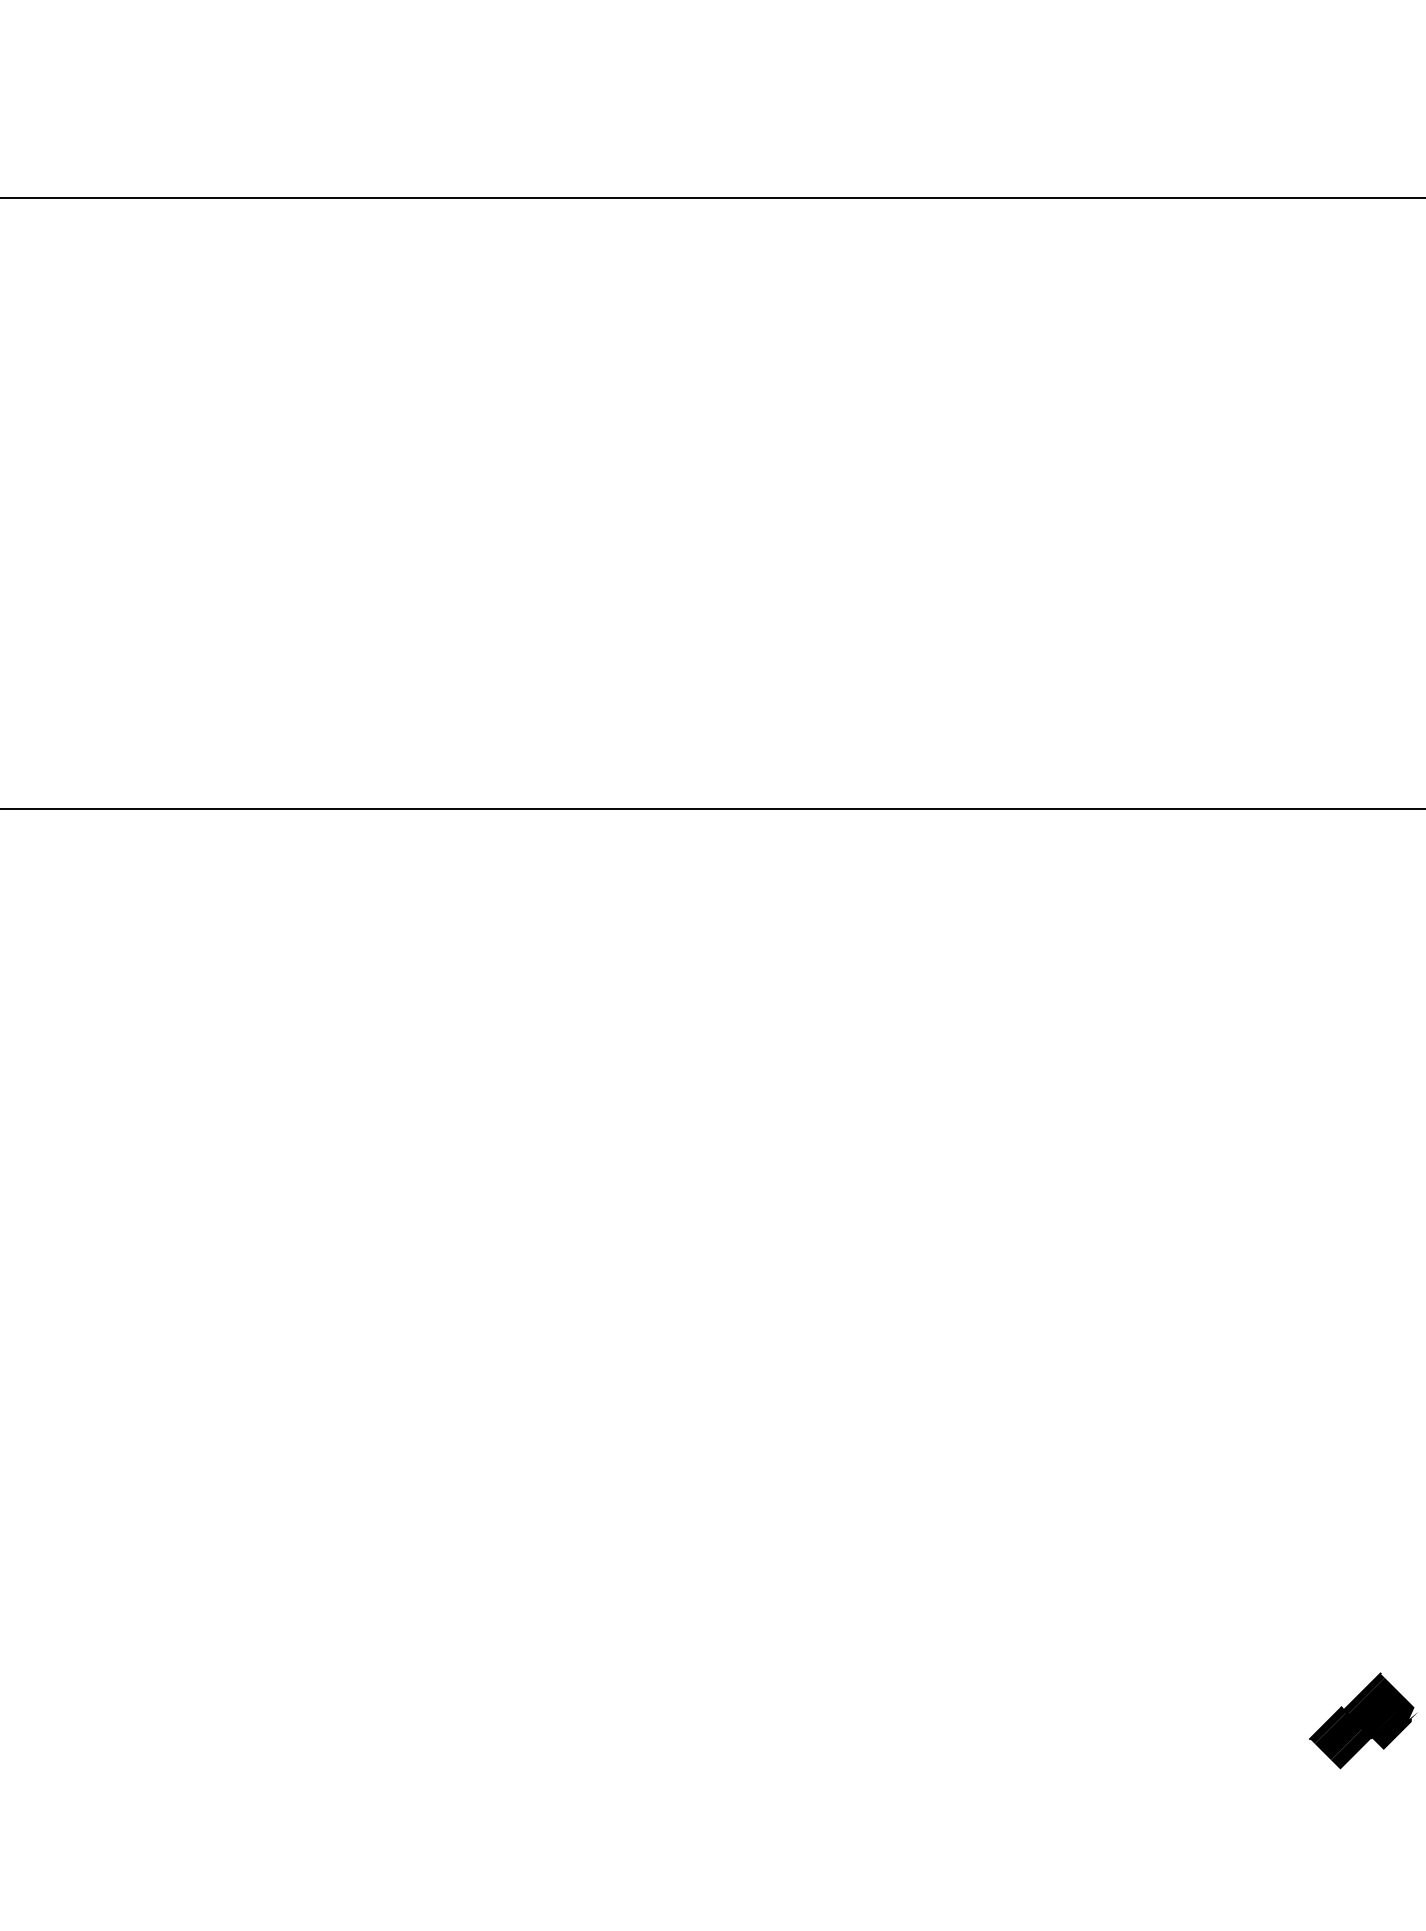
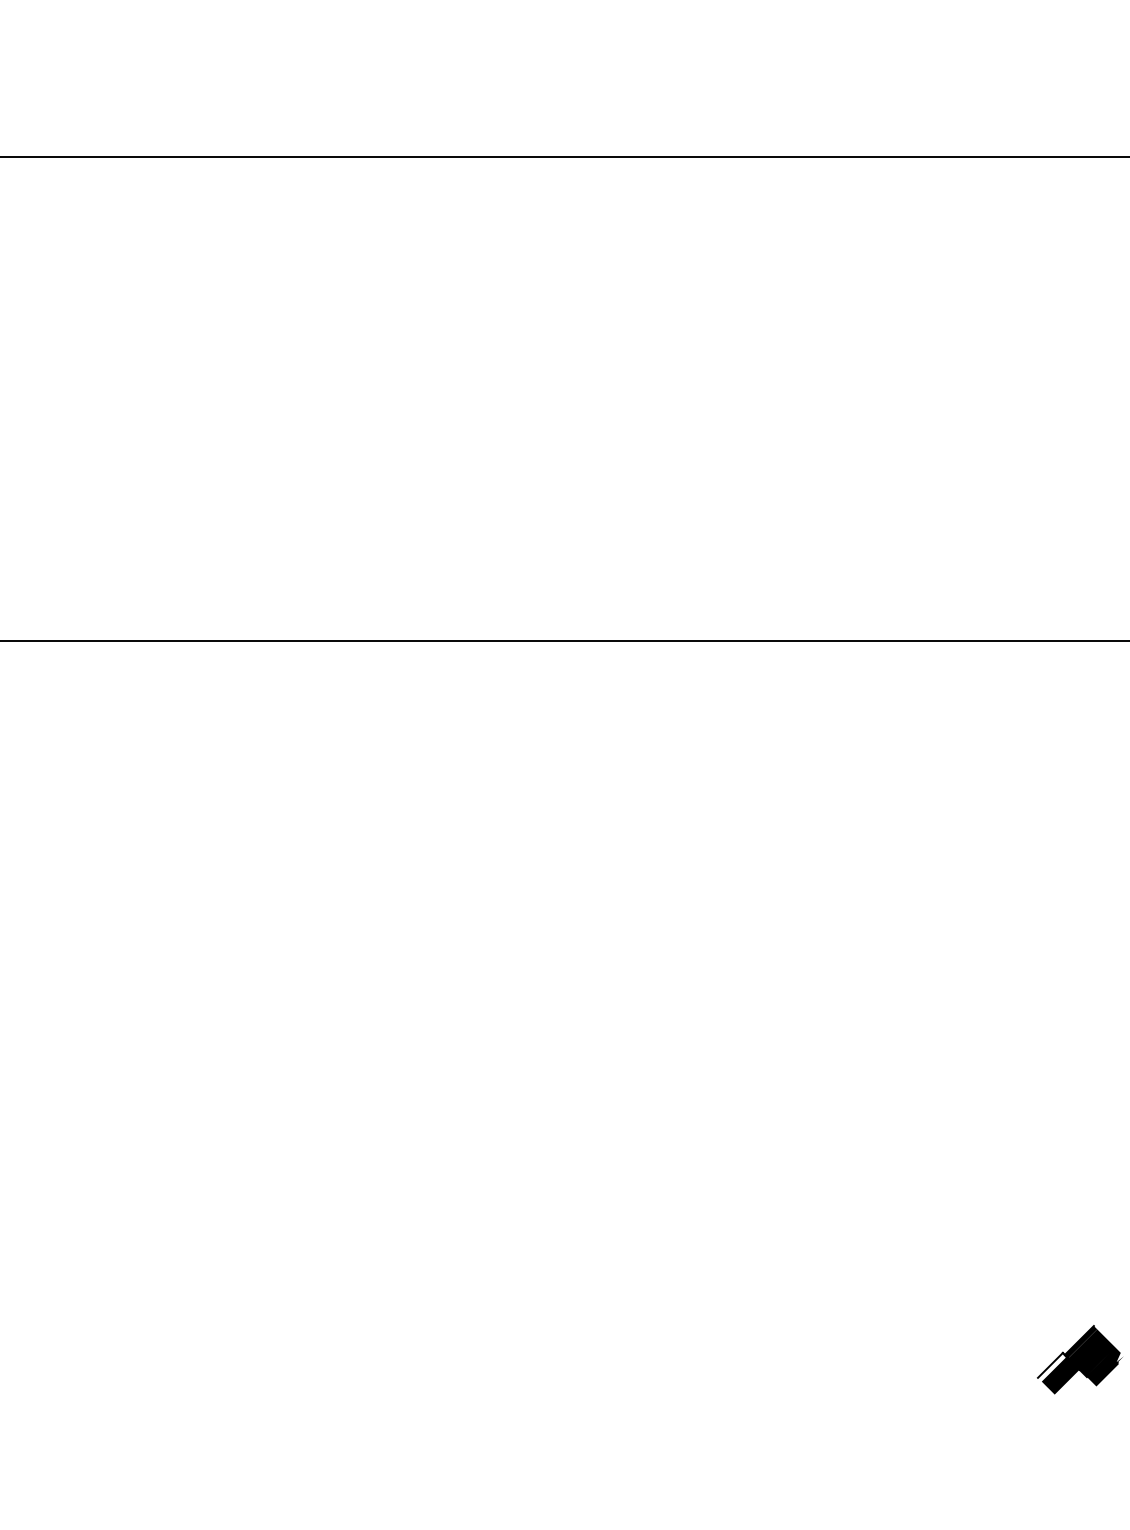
fill: (1327, 1725) -> (1051, 1367), removed
fill: (1351, 1748) -> (1070, 1385), removed

